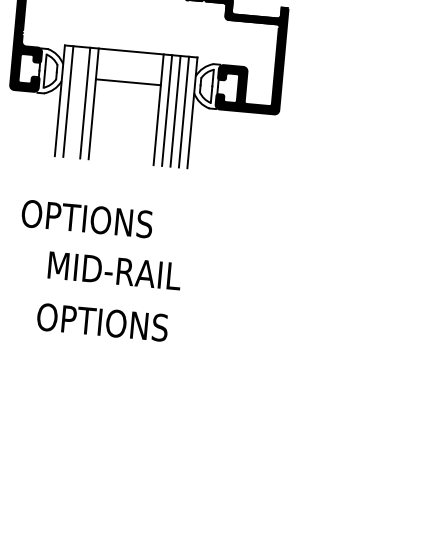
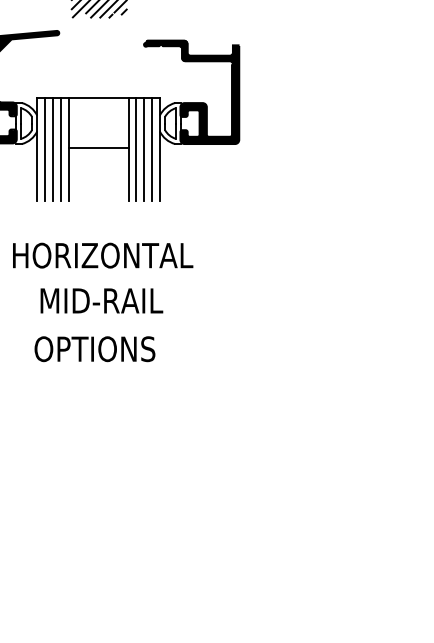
line: (128, 81) -> (98, 147), moved
line: (76, 102) -> (52, 149), added
text: (120, 221) -> (102, 255), OPTIONS -> HORIZONTAL

